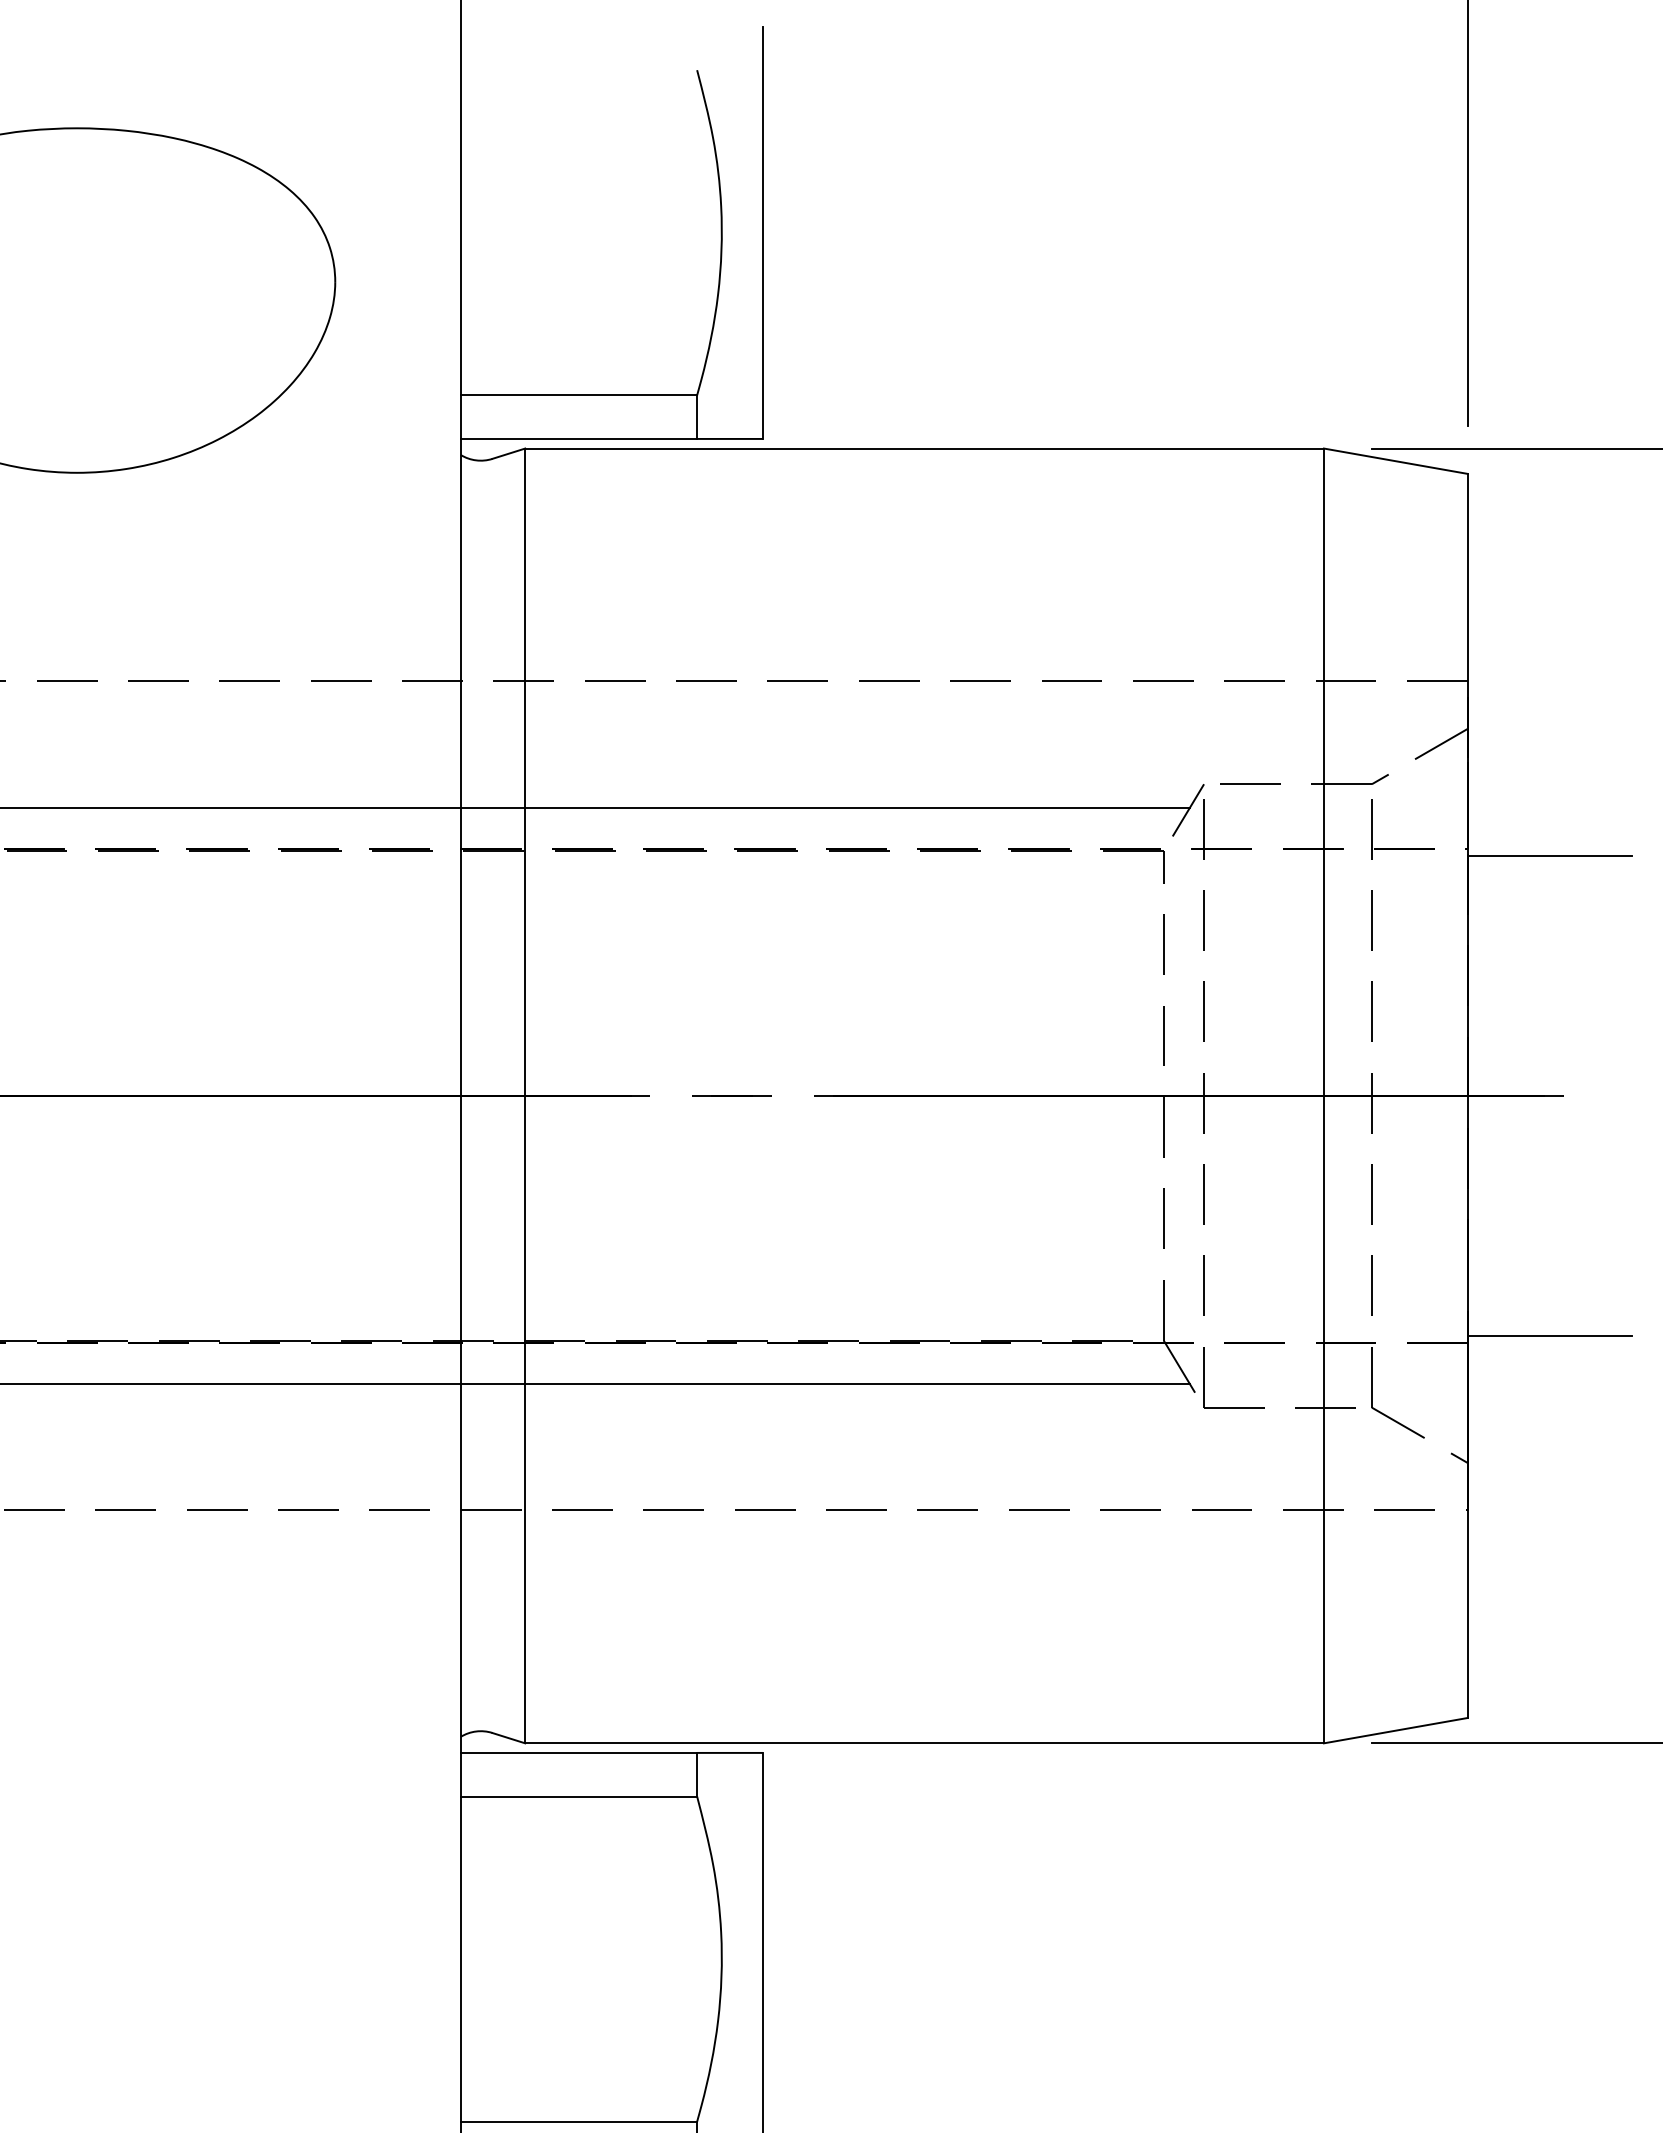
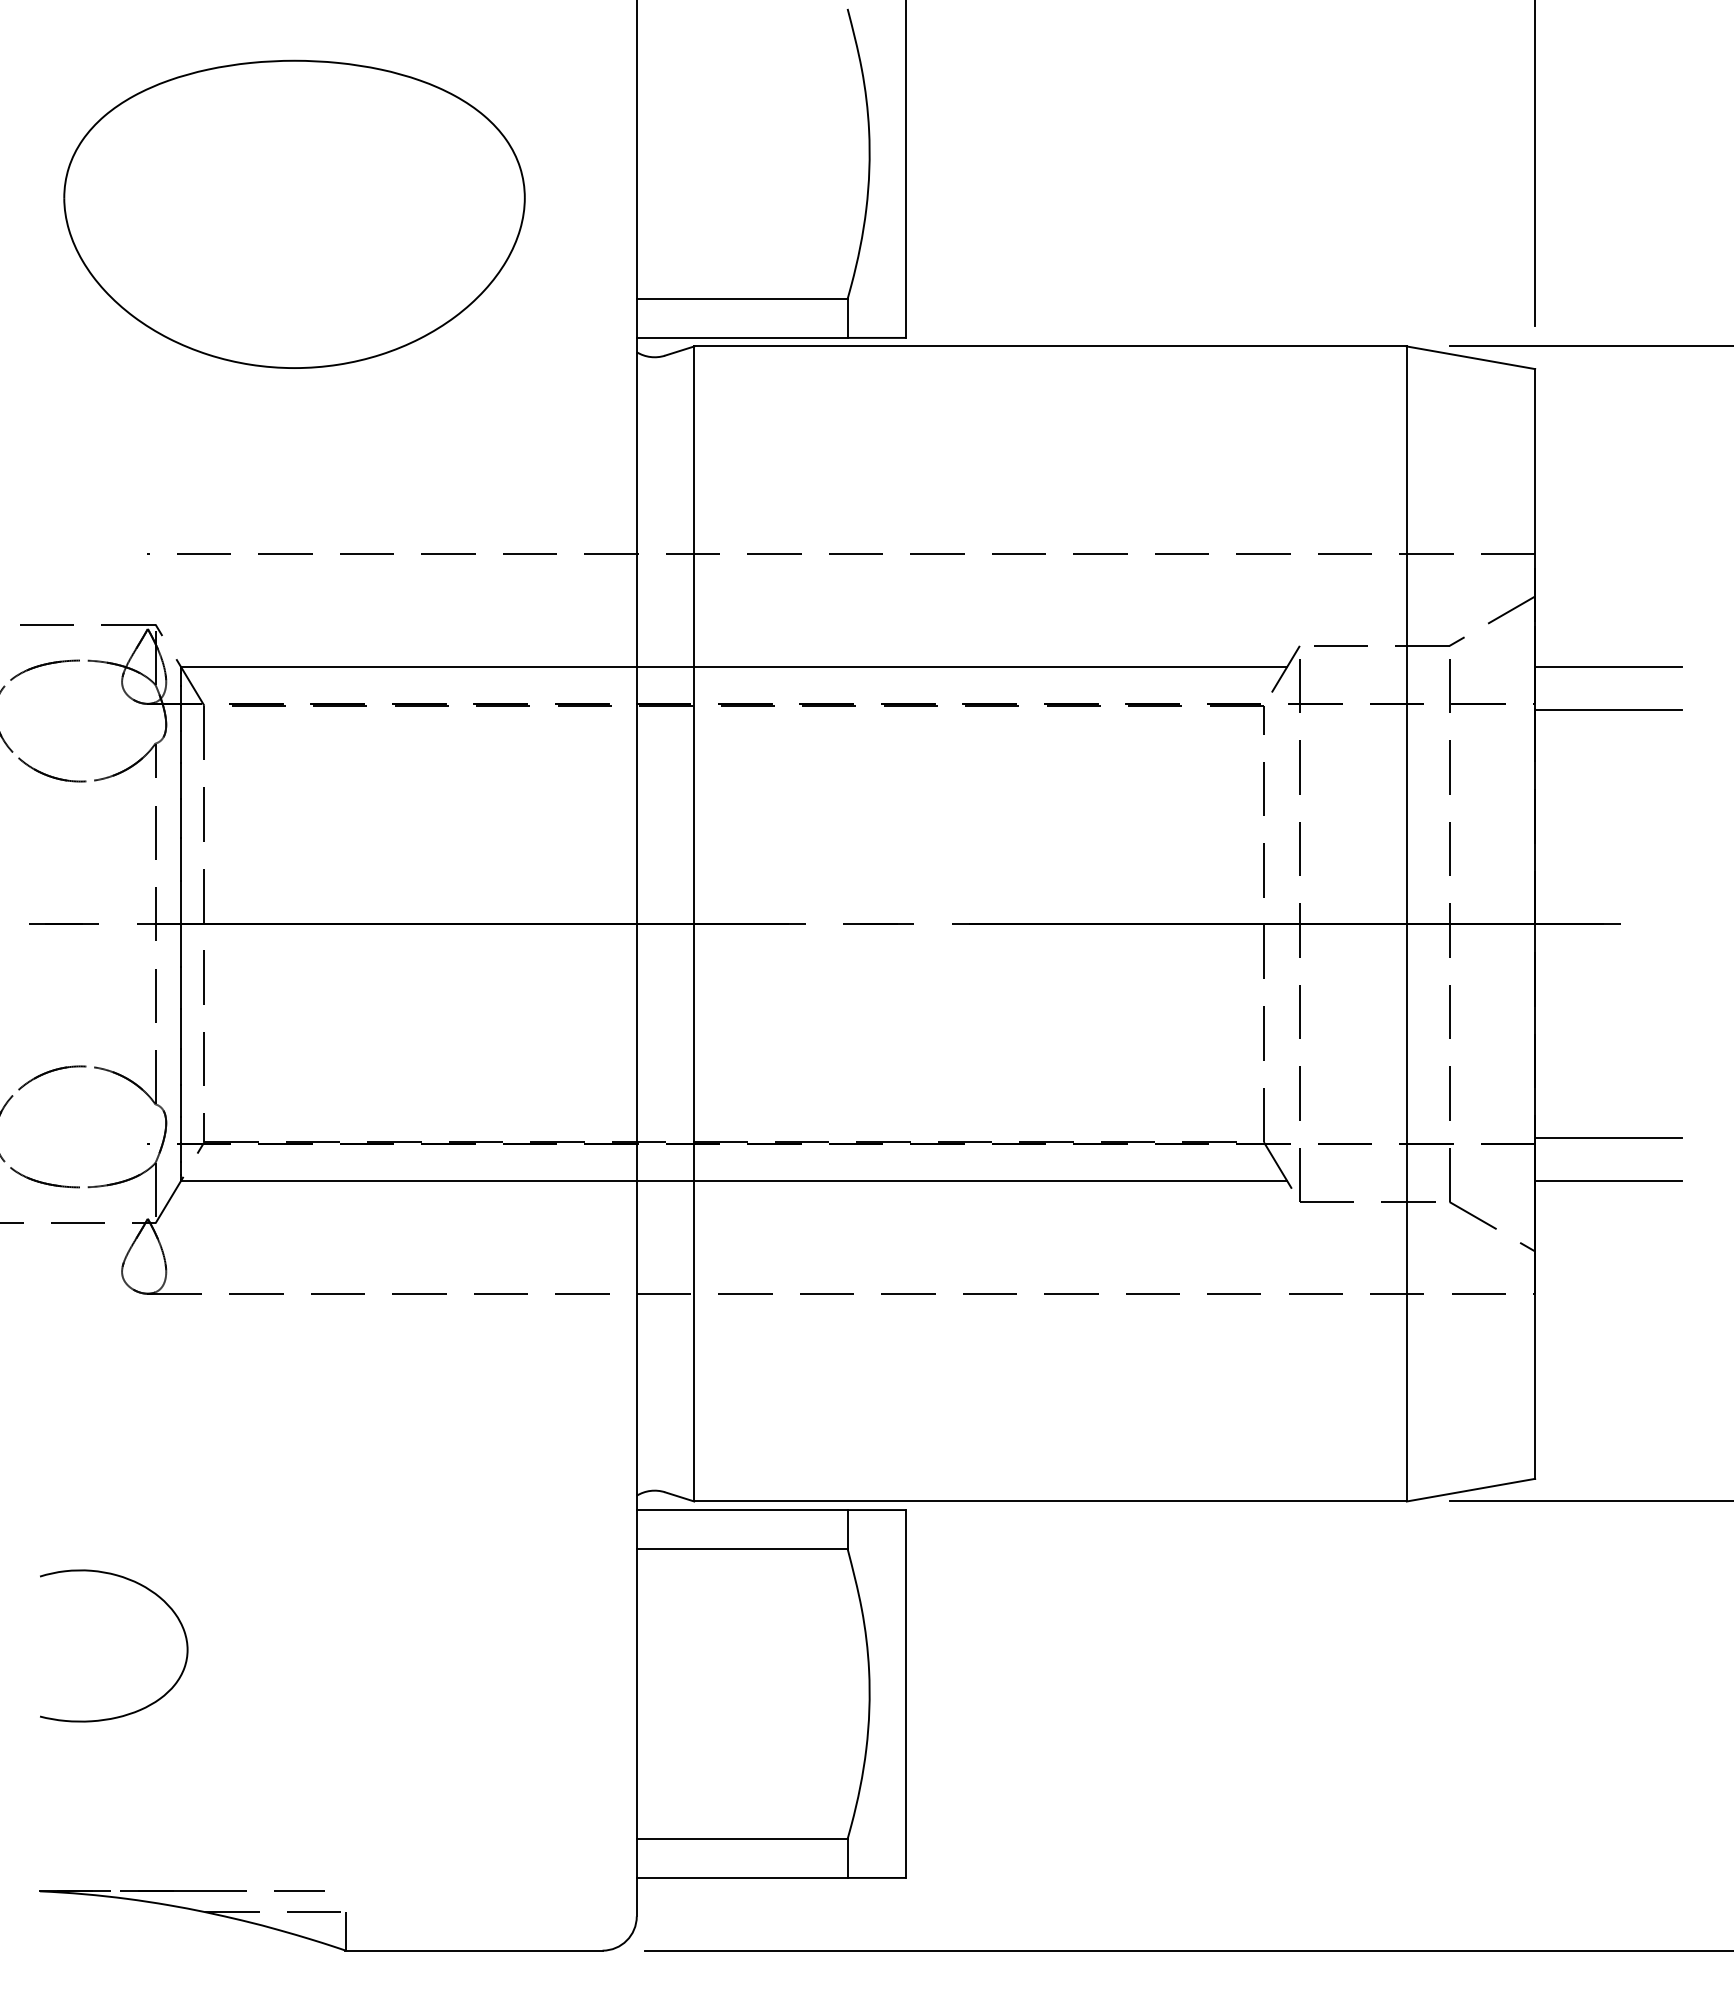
line: (1550, 808) -> (1608, 667), added
line: (1550, 1383) -> (1608, 1180), added

